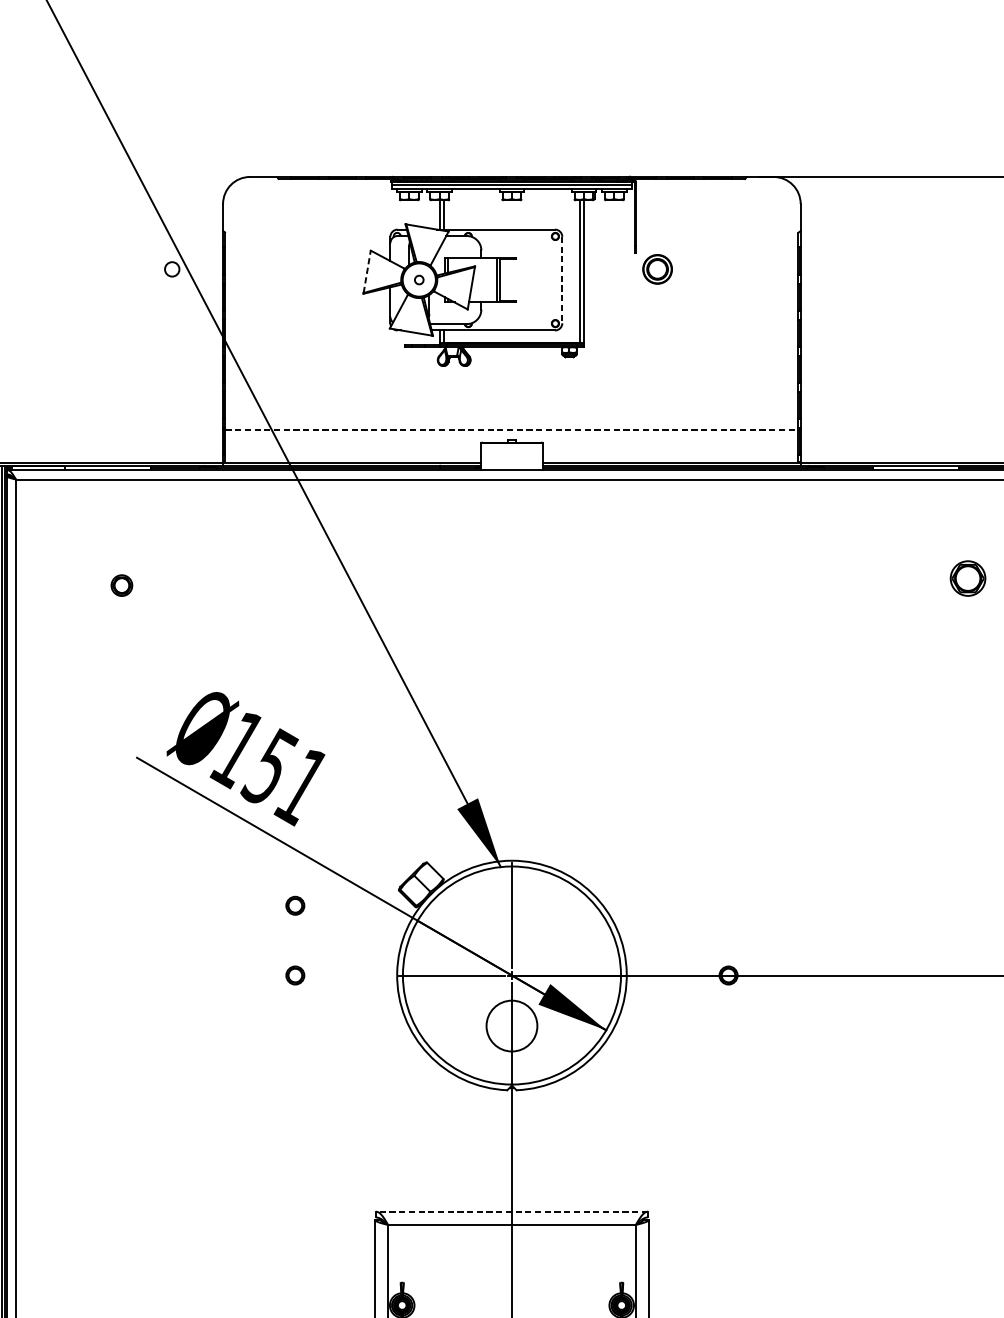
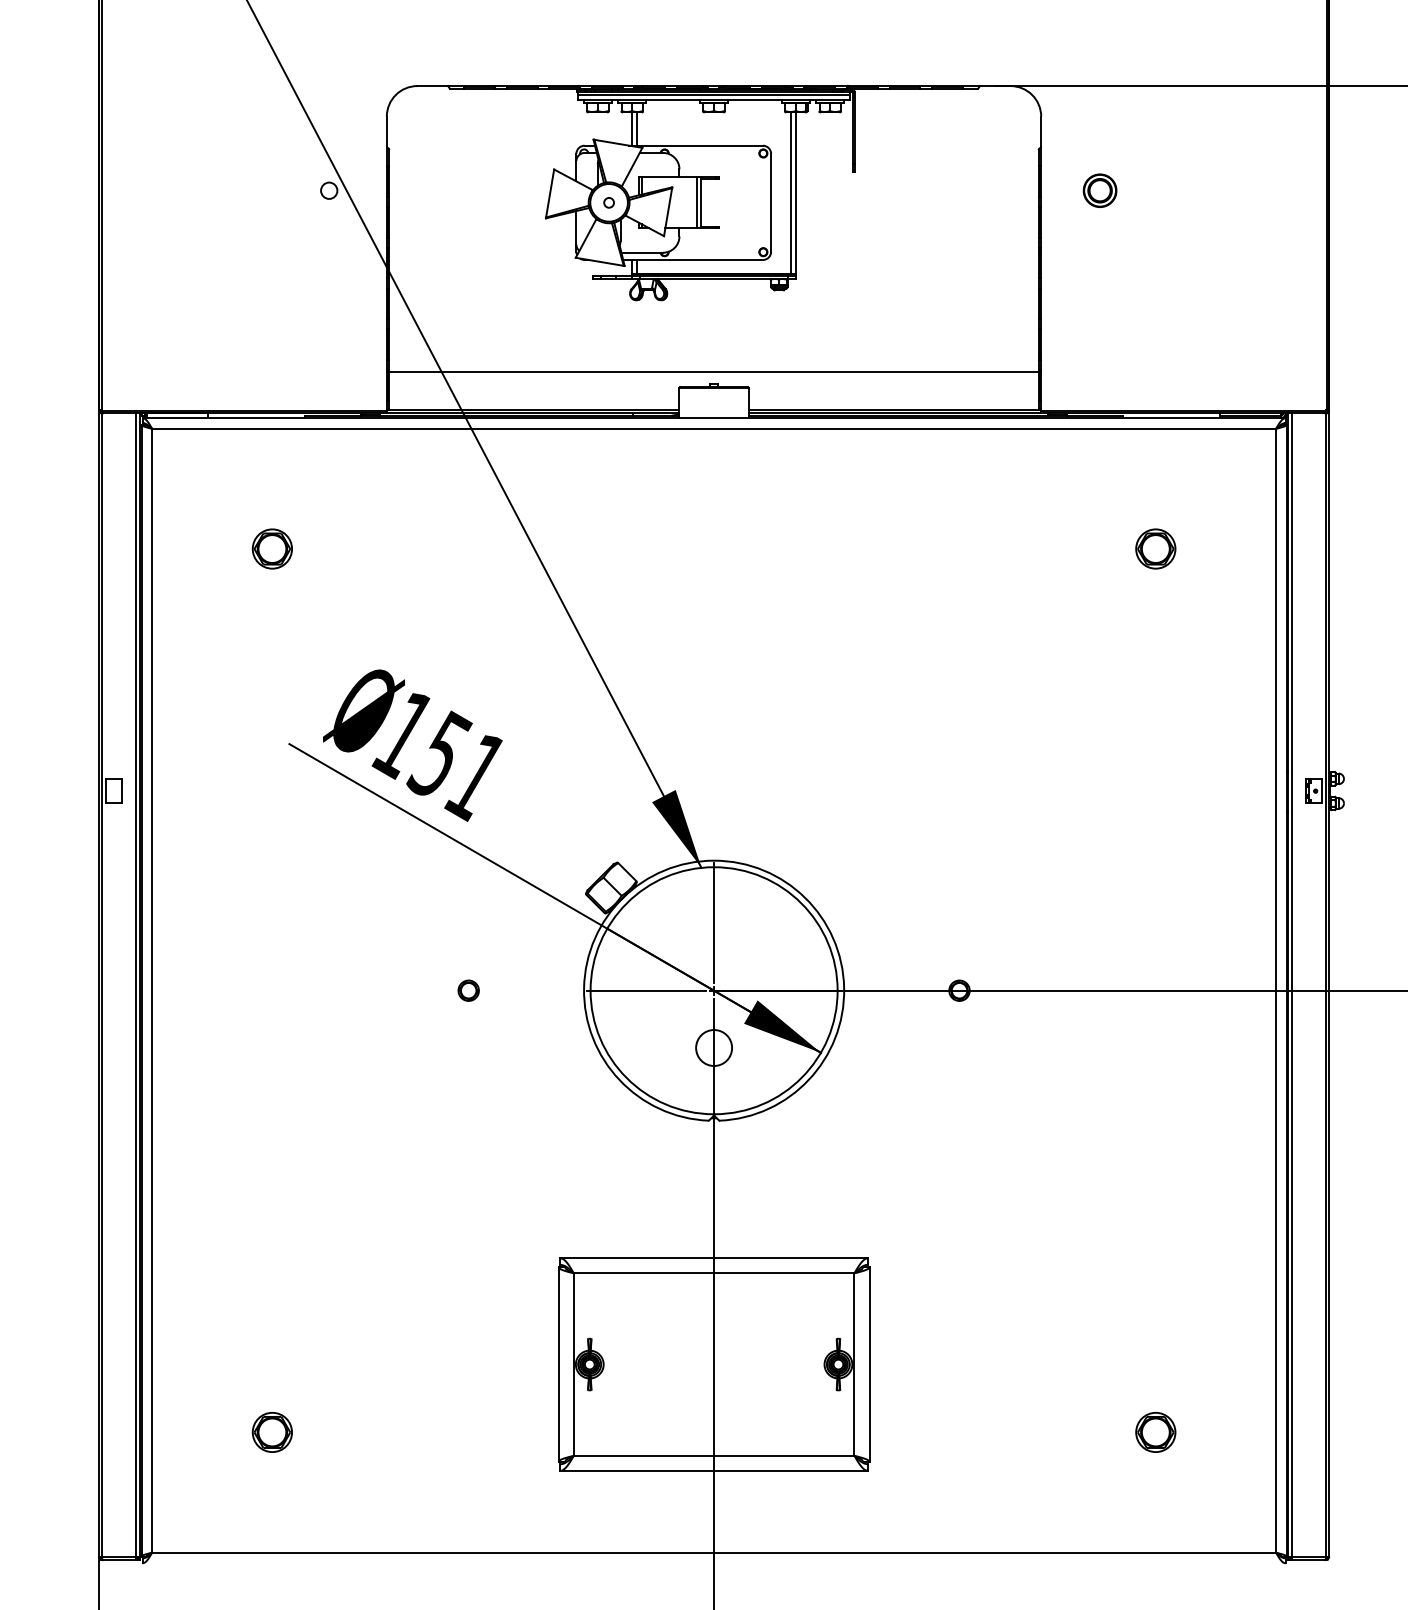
part: (657, 269) -> (1099, 190), moved
line: (367, 271) -> (550, 193), dashed -> solid
line: (562, 279) -> (771, 202), dashed -> solid
line: (512, 429) -> (714, 372), dashed -> solid
part: (967, 578) -> (1155, 548), moved
part: (121, 585) -> (271, 548), size x1.67
part: (295, 905) -> (468, 911), removed
circle: (512, 1026) -> (714, 1048), size x0.62
line: (511, 1211) -> (713, 1258), dashed -> solid

